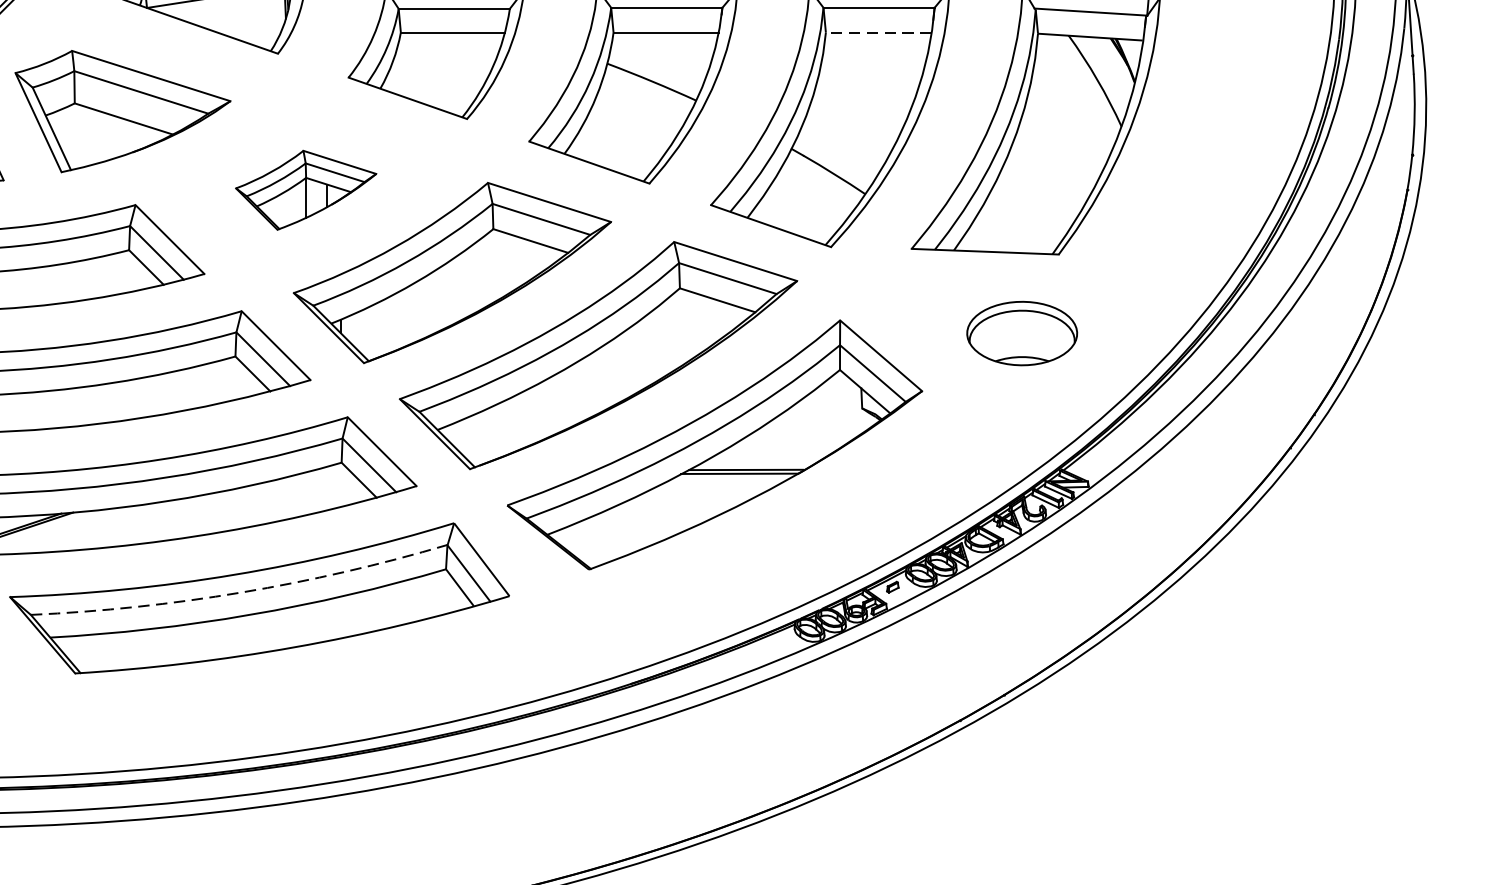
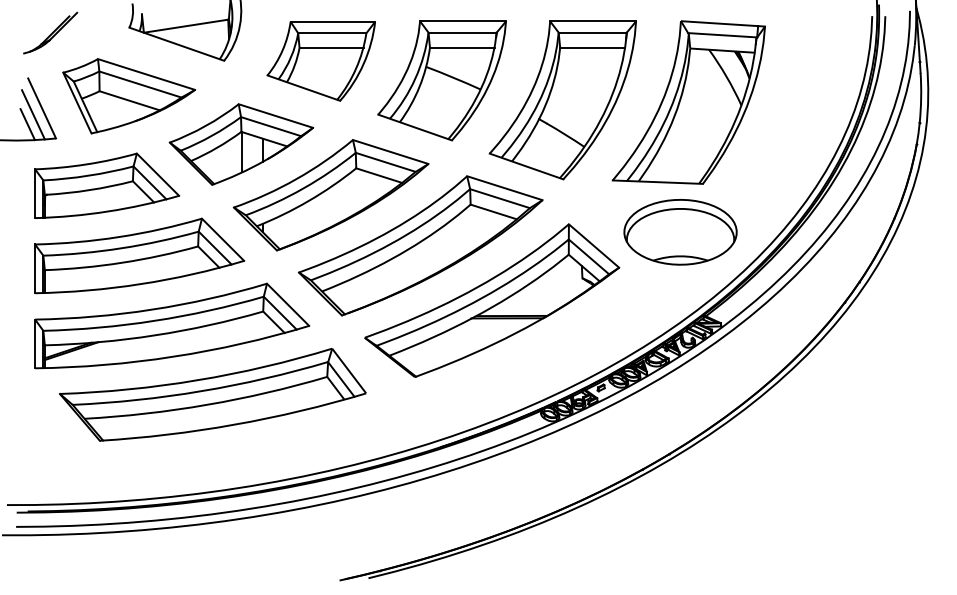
line: (878, 32) -> (592, 47), dashed -> solid
part: (306, 190) -> (241, 144), size x1.67
part: (1022, 333) -> (680, 232), size x1.67
arc: (240, 593) -> (201, 391), dashed -> solid

